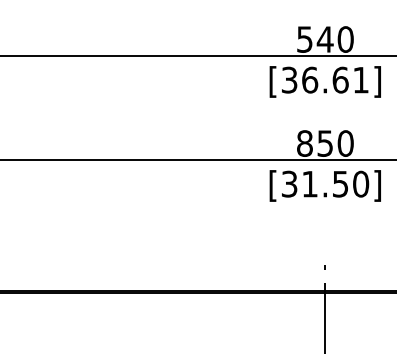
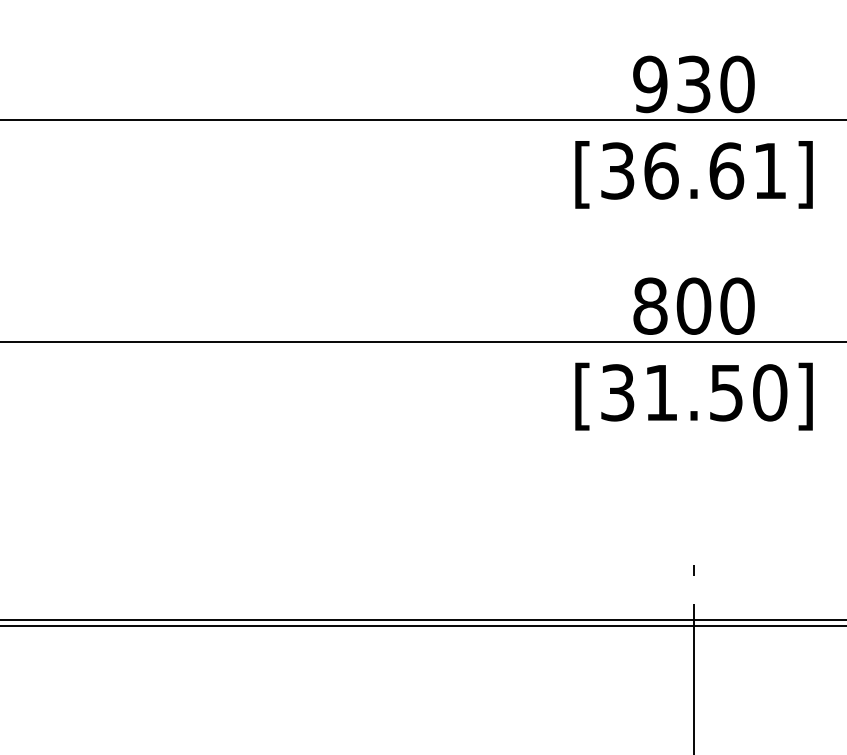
text: (314, 39) -> (670, 84), 540 -> 930
text: (325, 143) -> (694, 306), 850 -> 800

